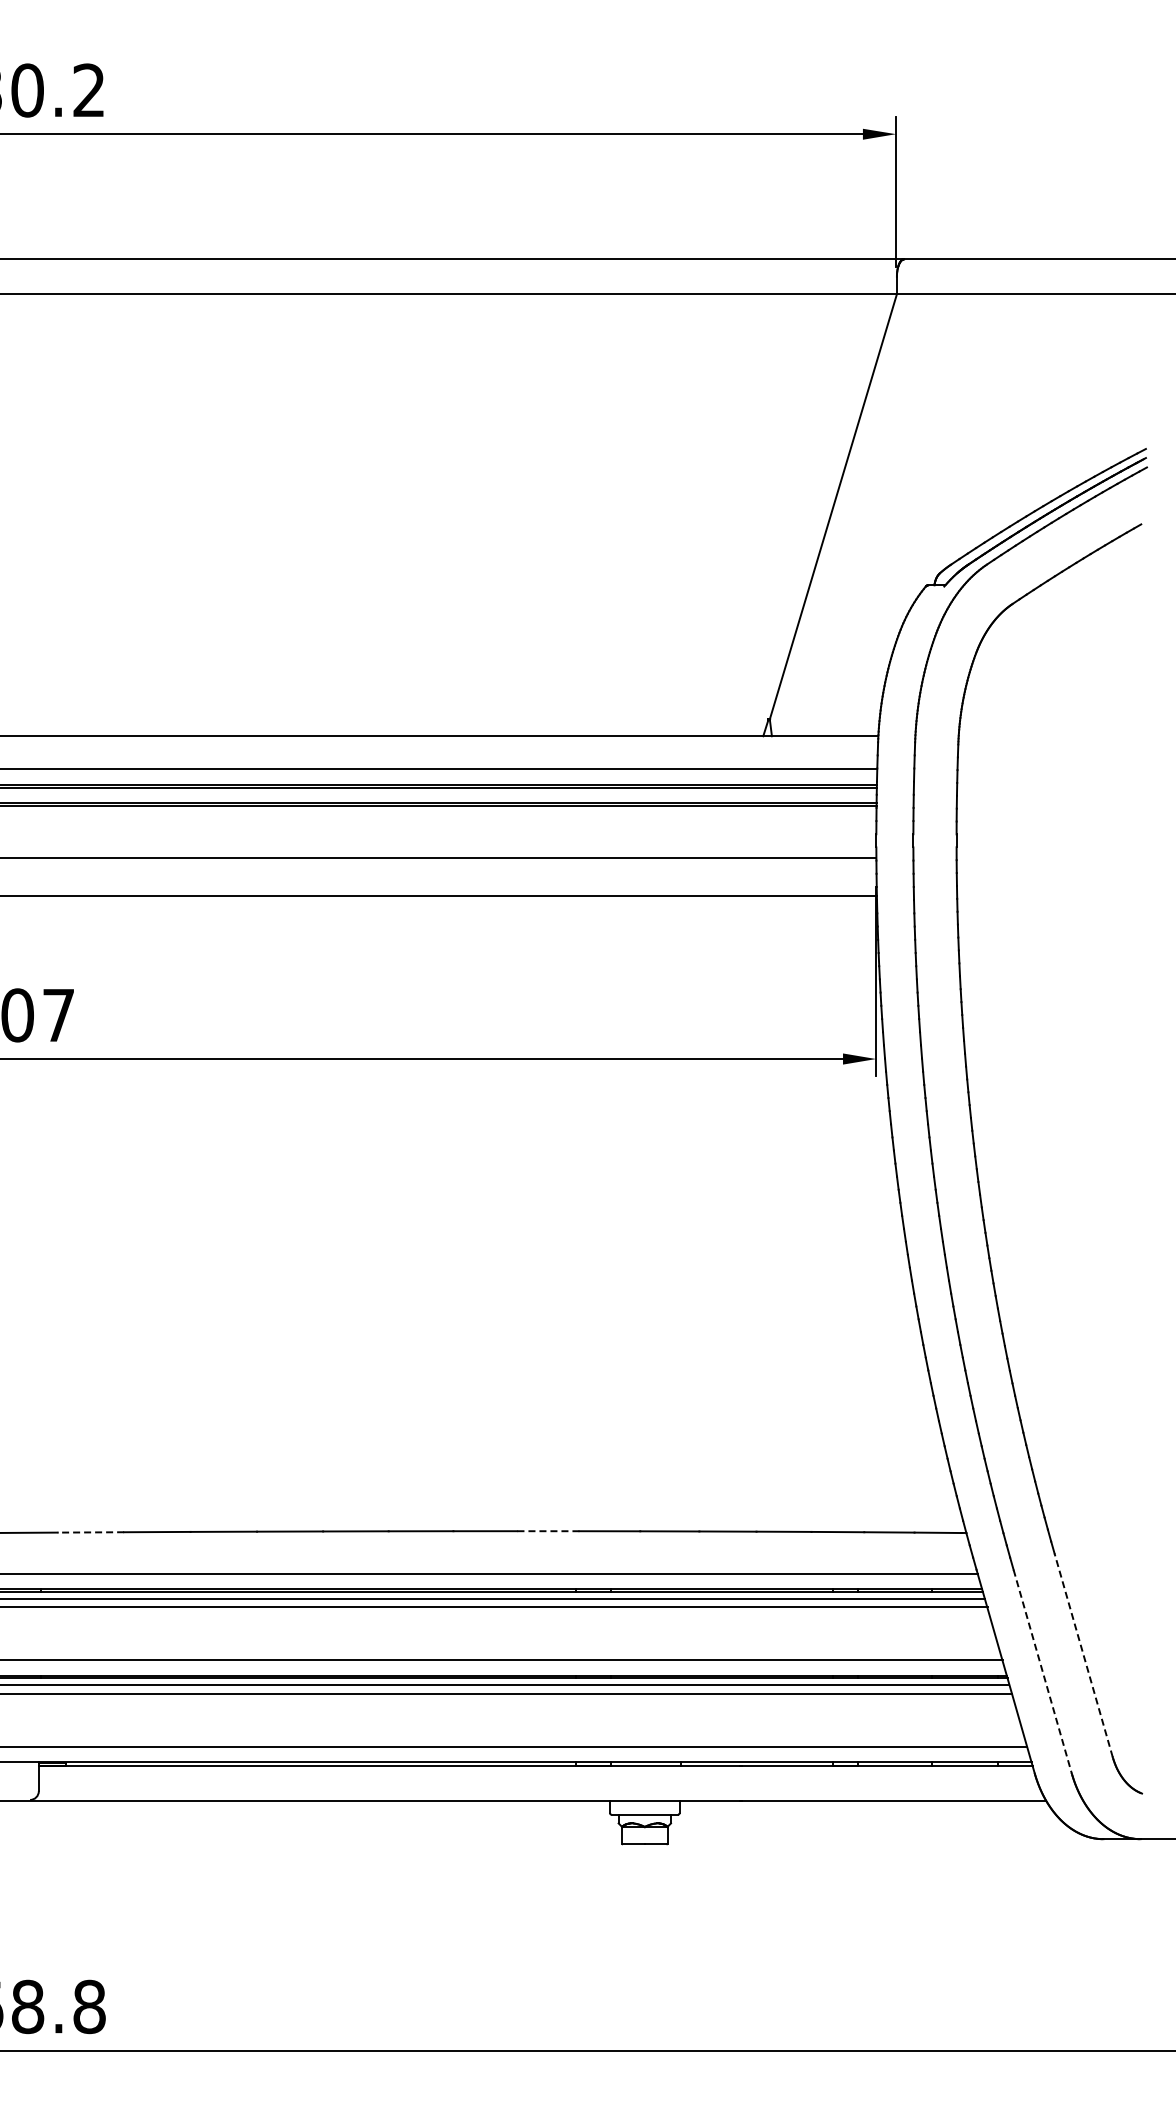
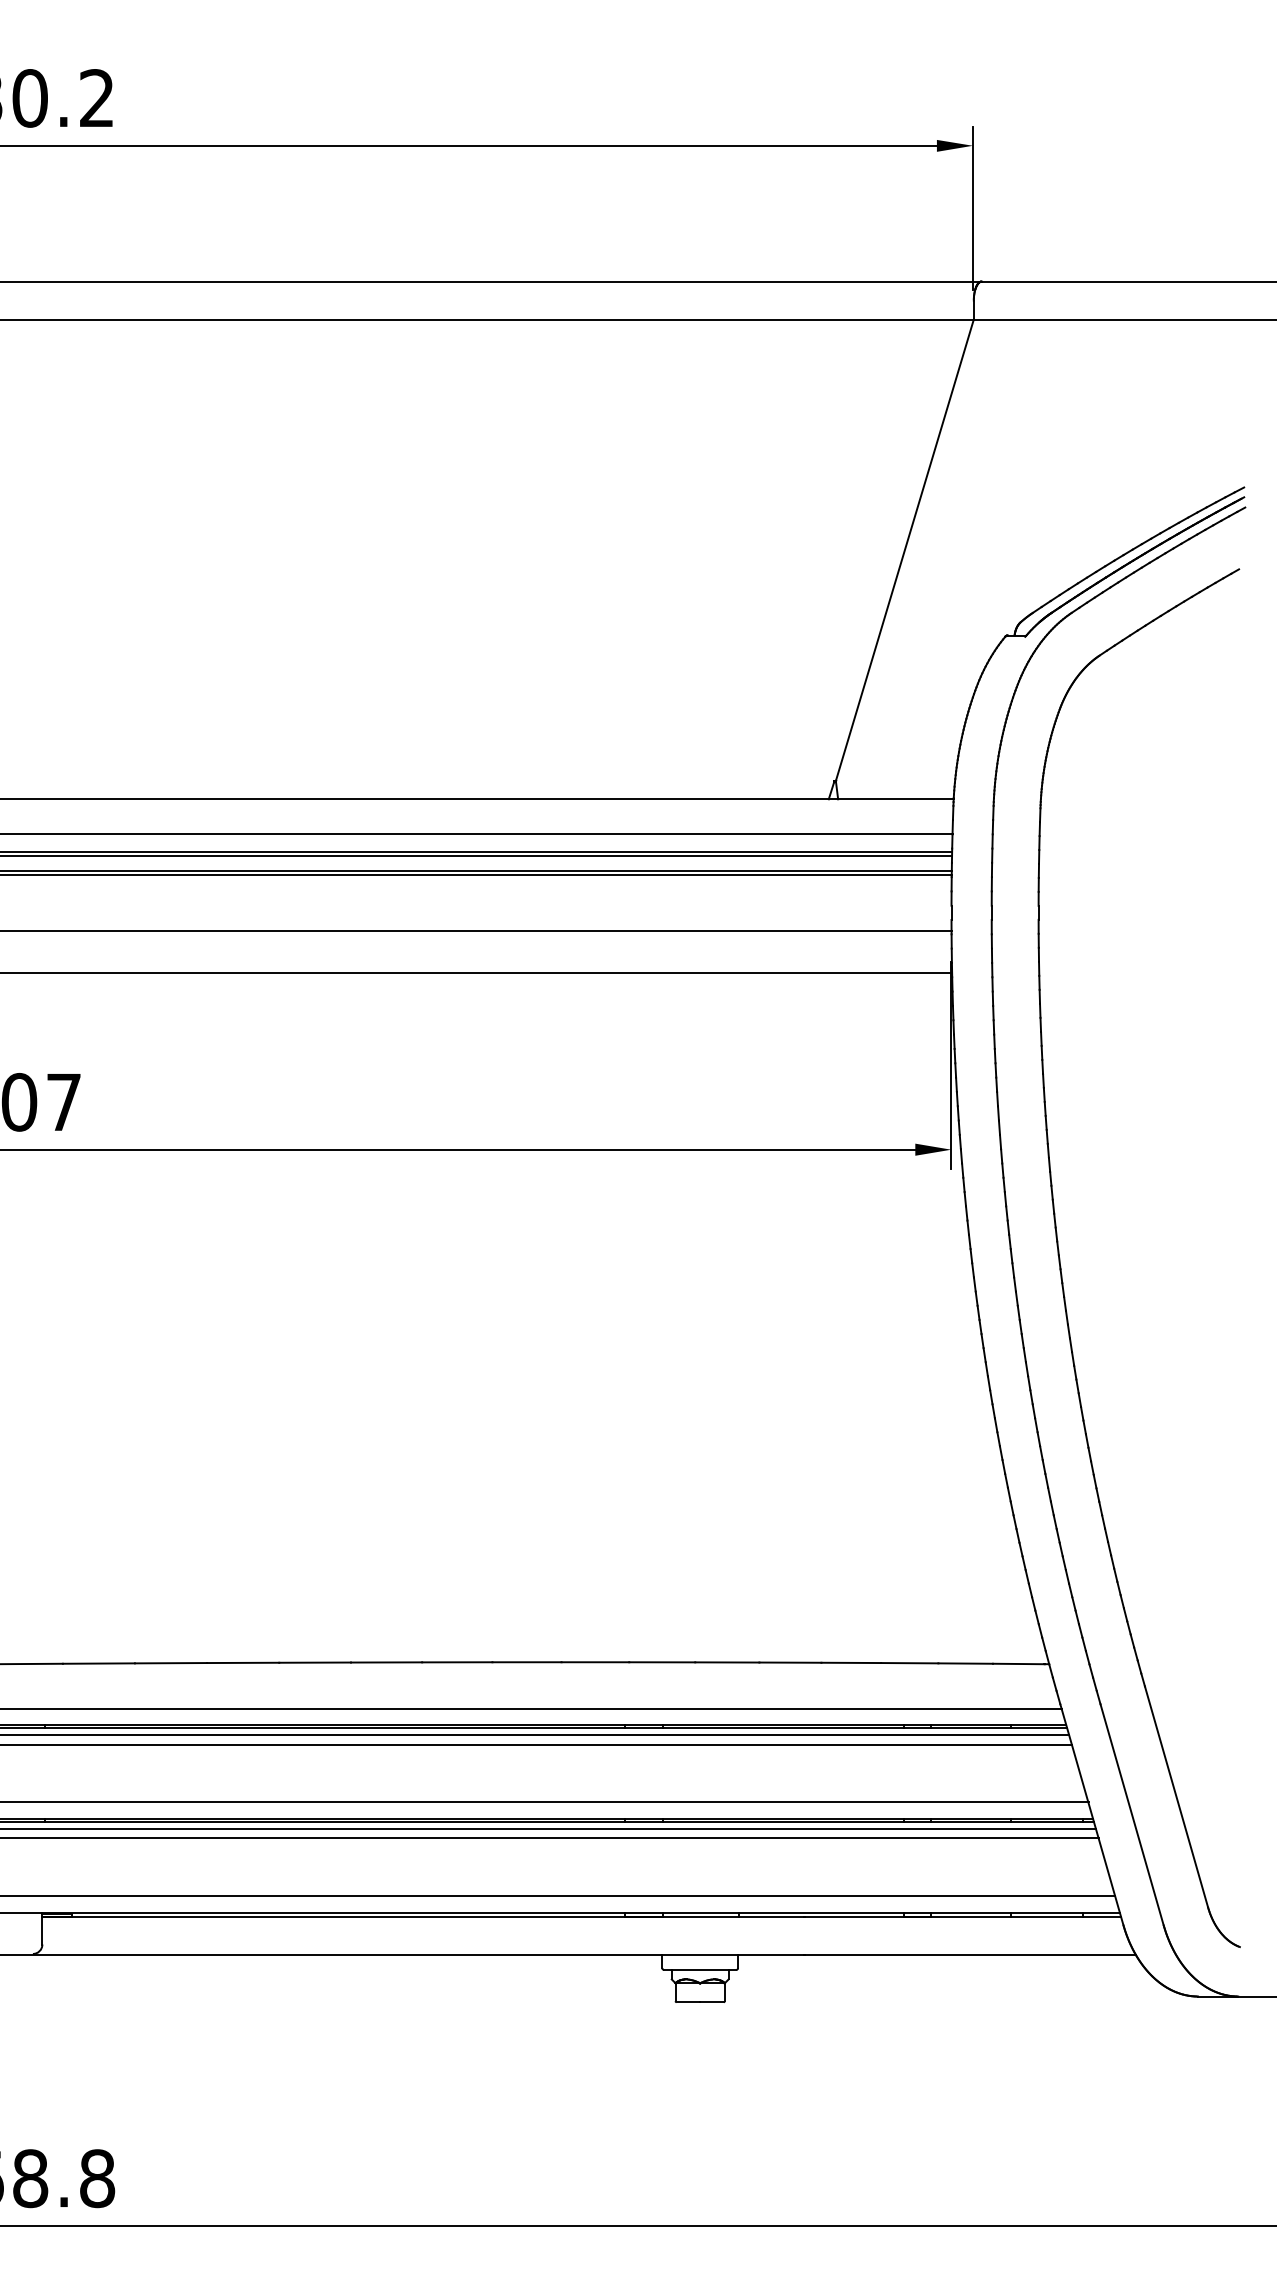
line: (547, 1531) -> (594, 1662), dashed -> solid
line: (90, 1532) -> (98, 1663), dashed -> solid
line: (1083, 1655) -> (1176, 1797), dashed -> solid
line: (1042, 1671) -> (1131, 1814), dashed -> solid

